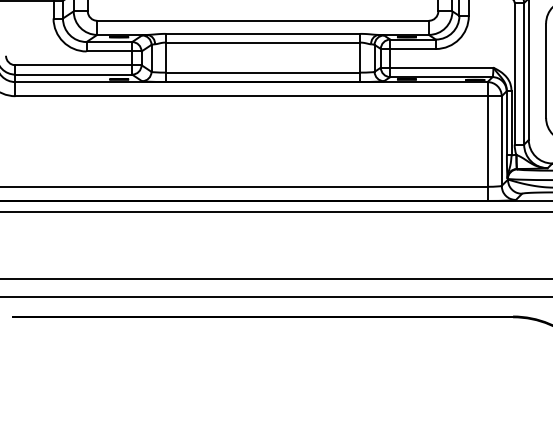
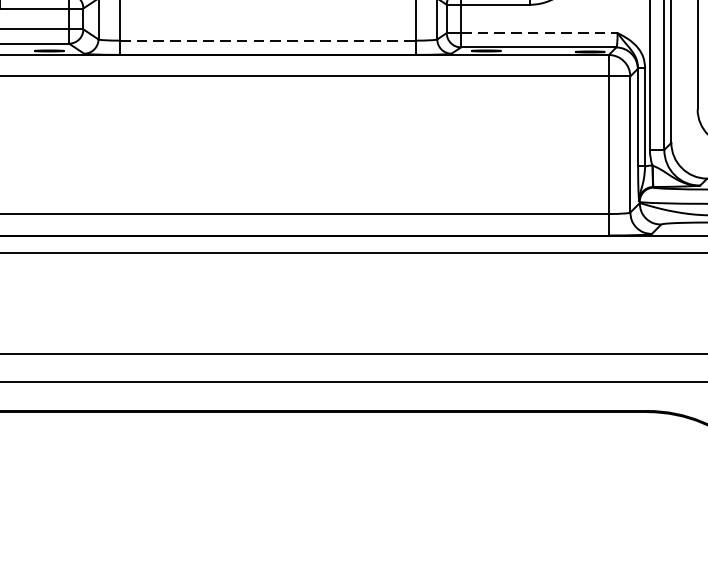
line: (441, 67) -> (538, 32), solid -> dashed
line: (263, 72) -> (268, 40), solid -> dashed

